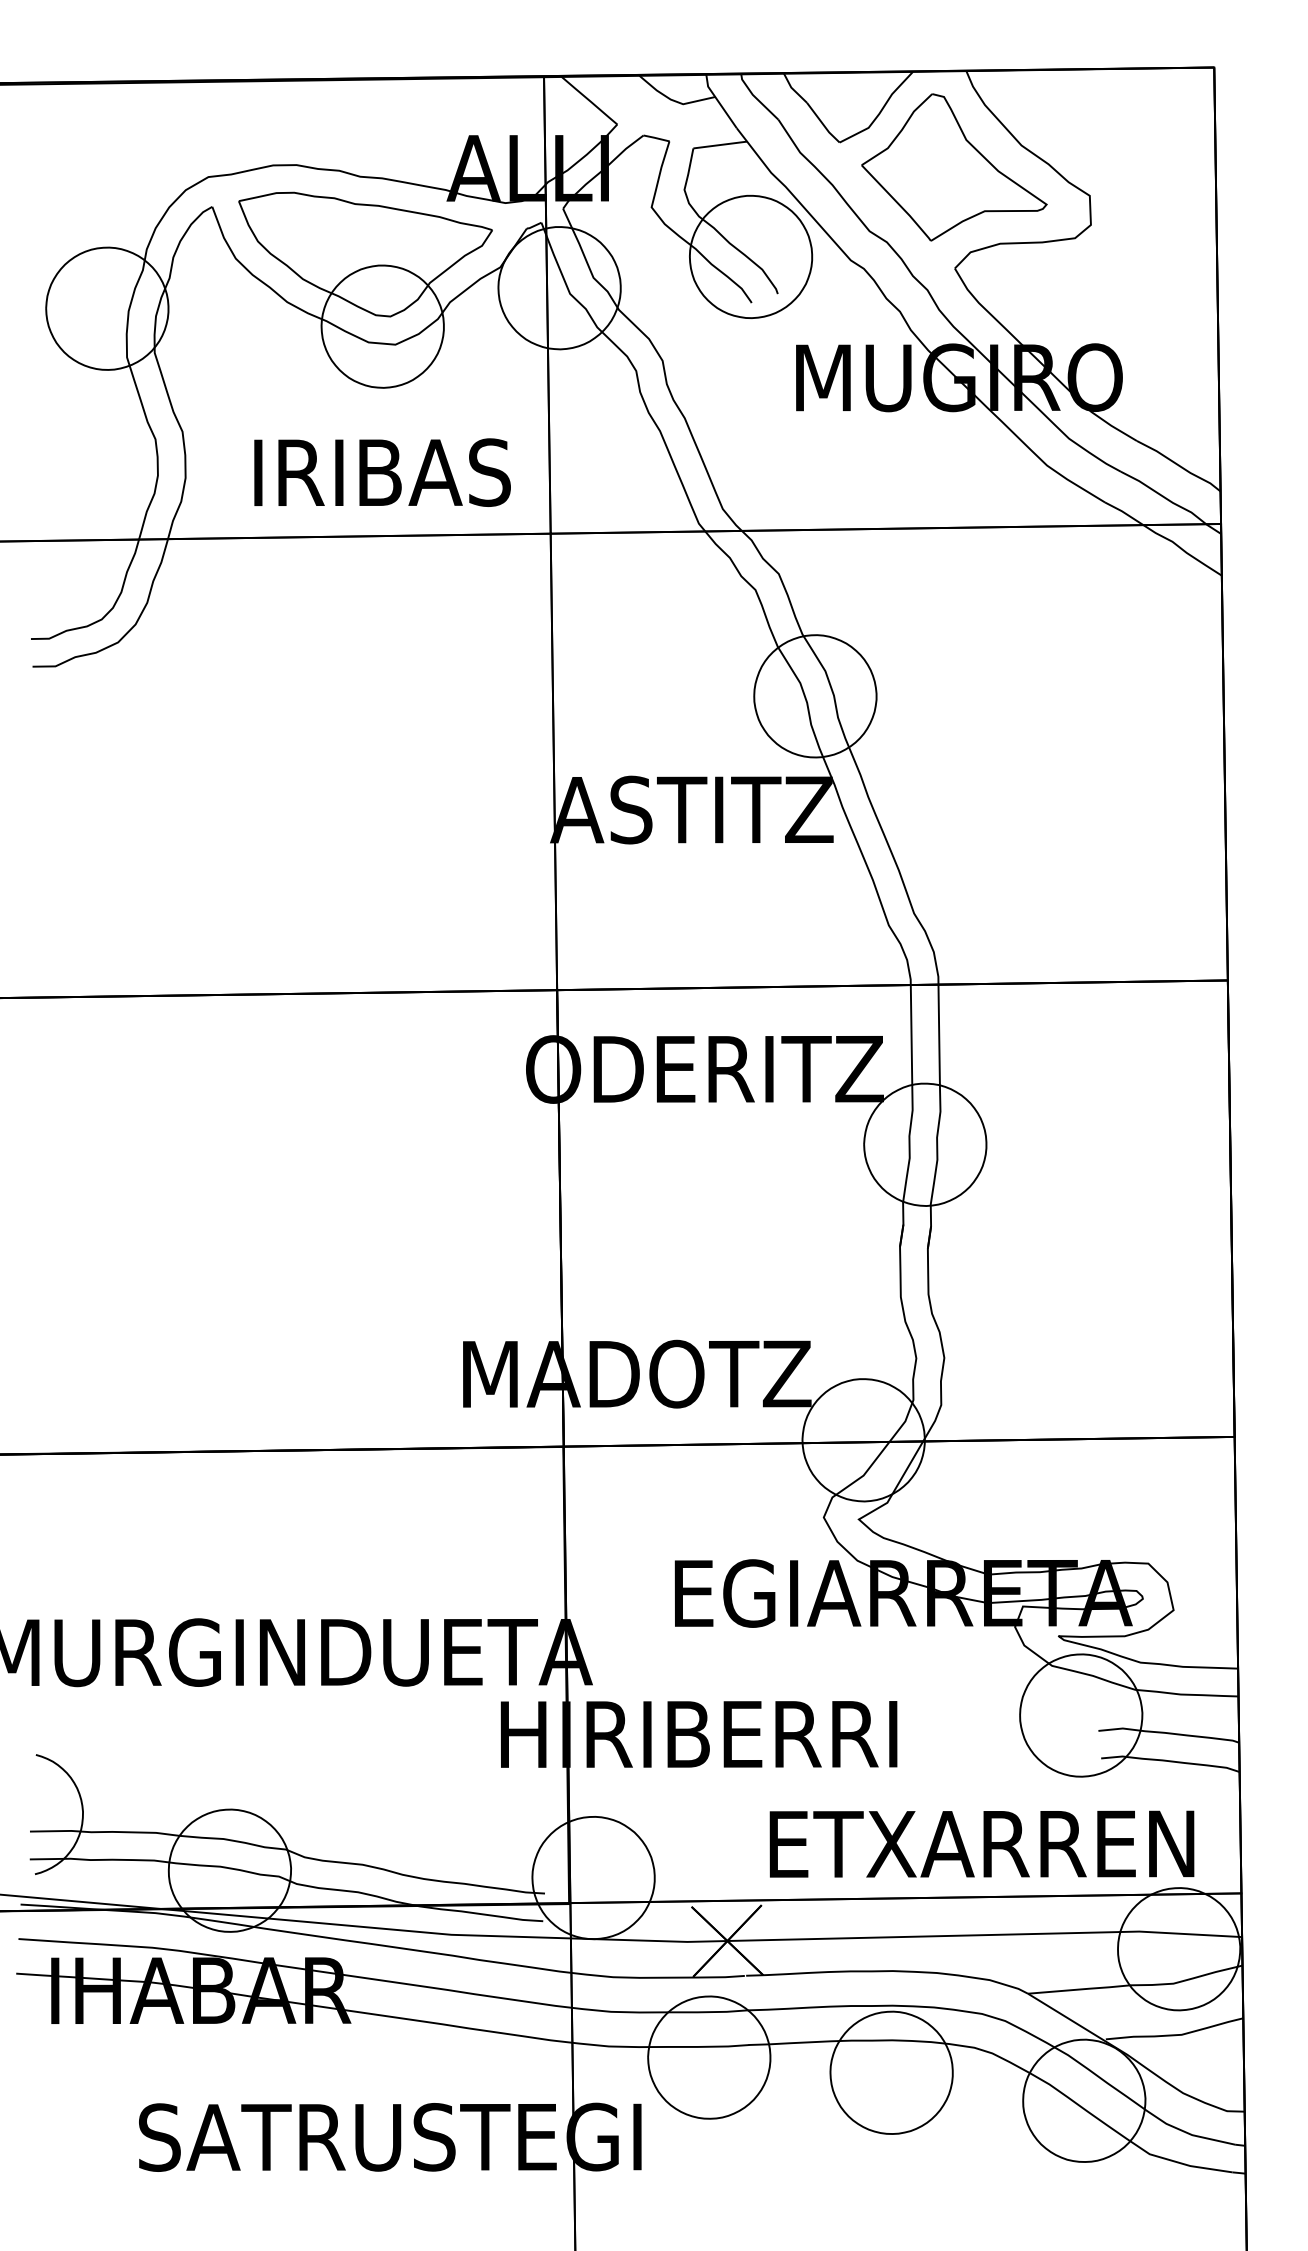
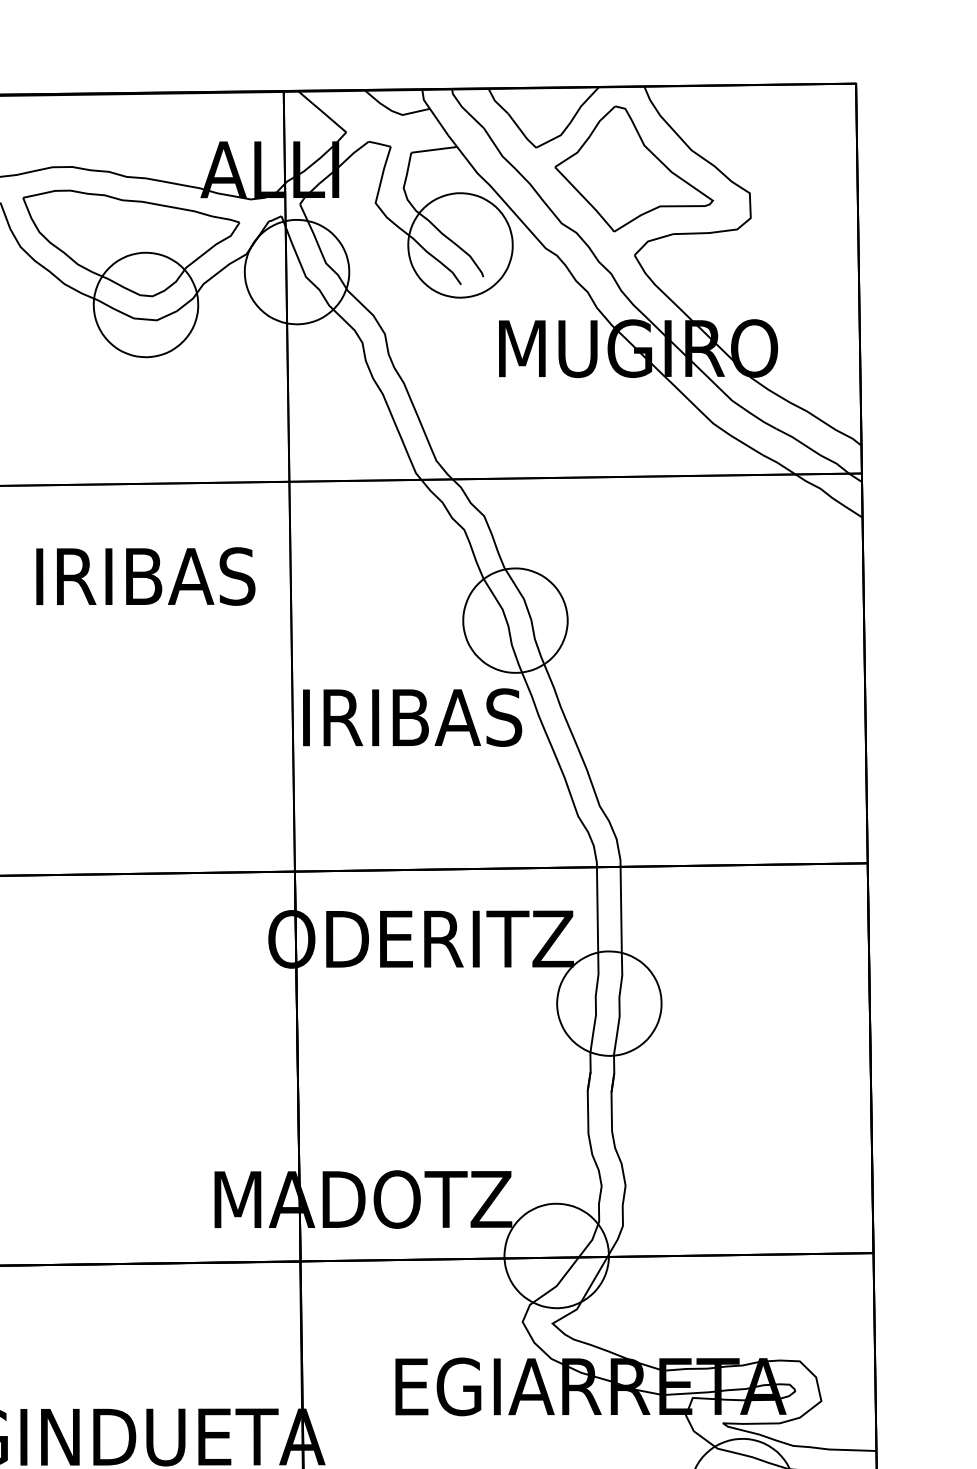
text: (382, 472) -> (145, 576), moved
text: (691, 809) -> (409, 717), ASTITZ -> IRIBAS

